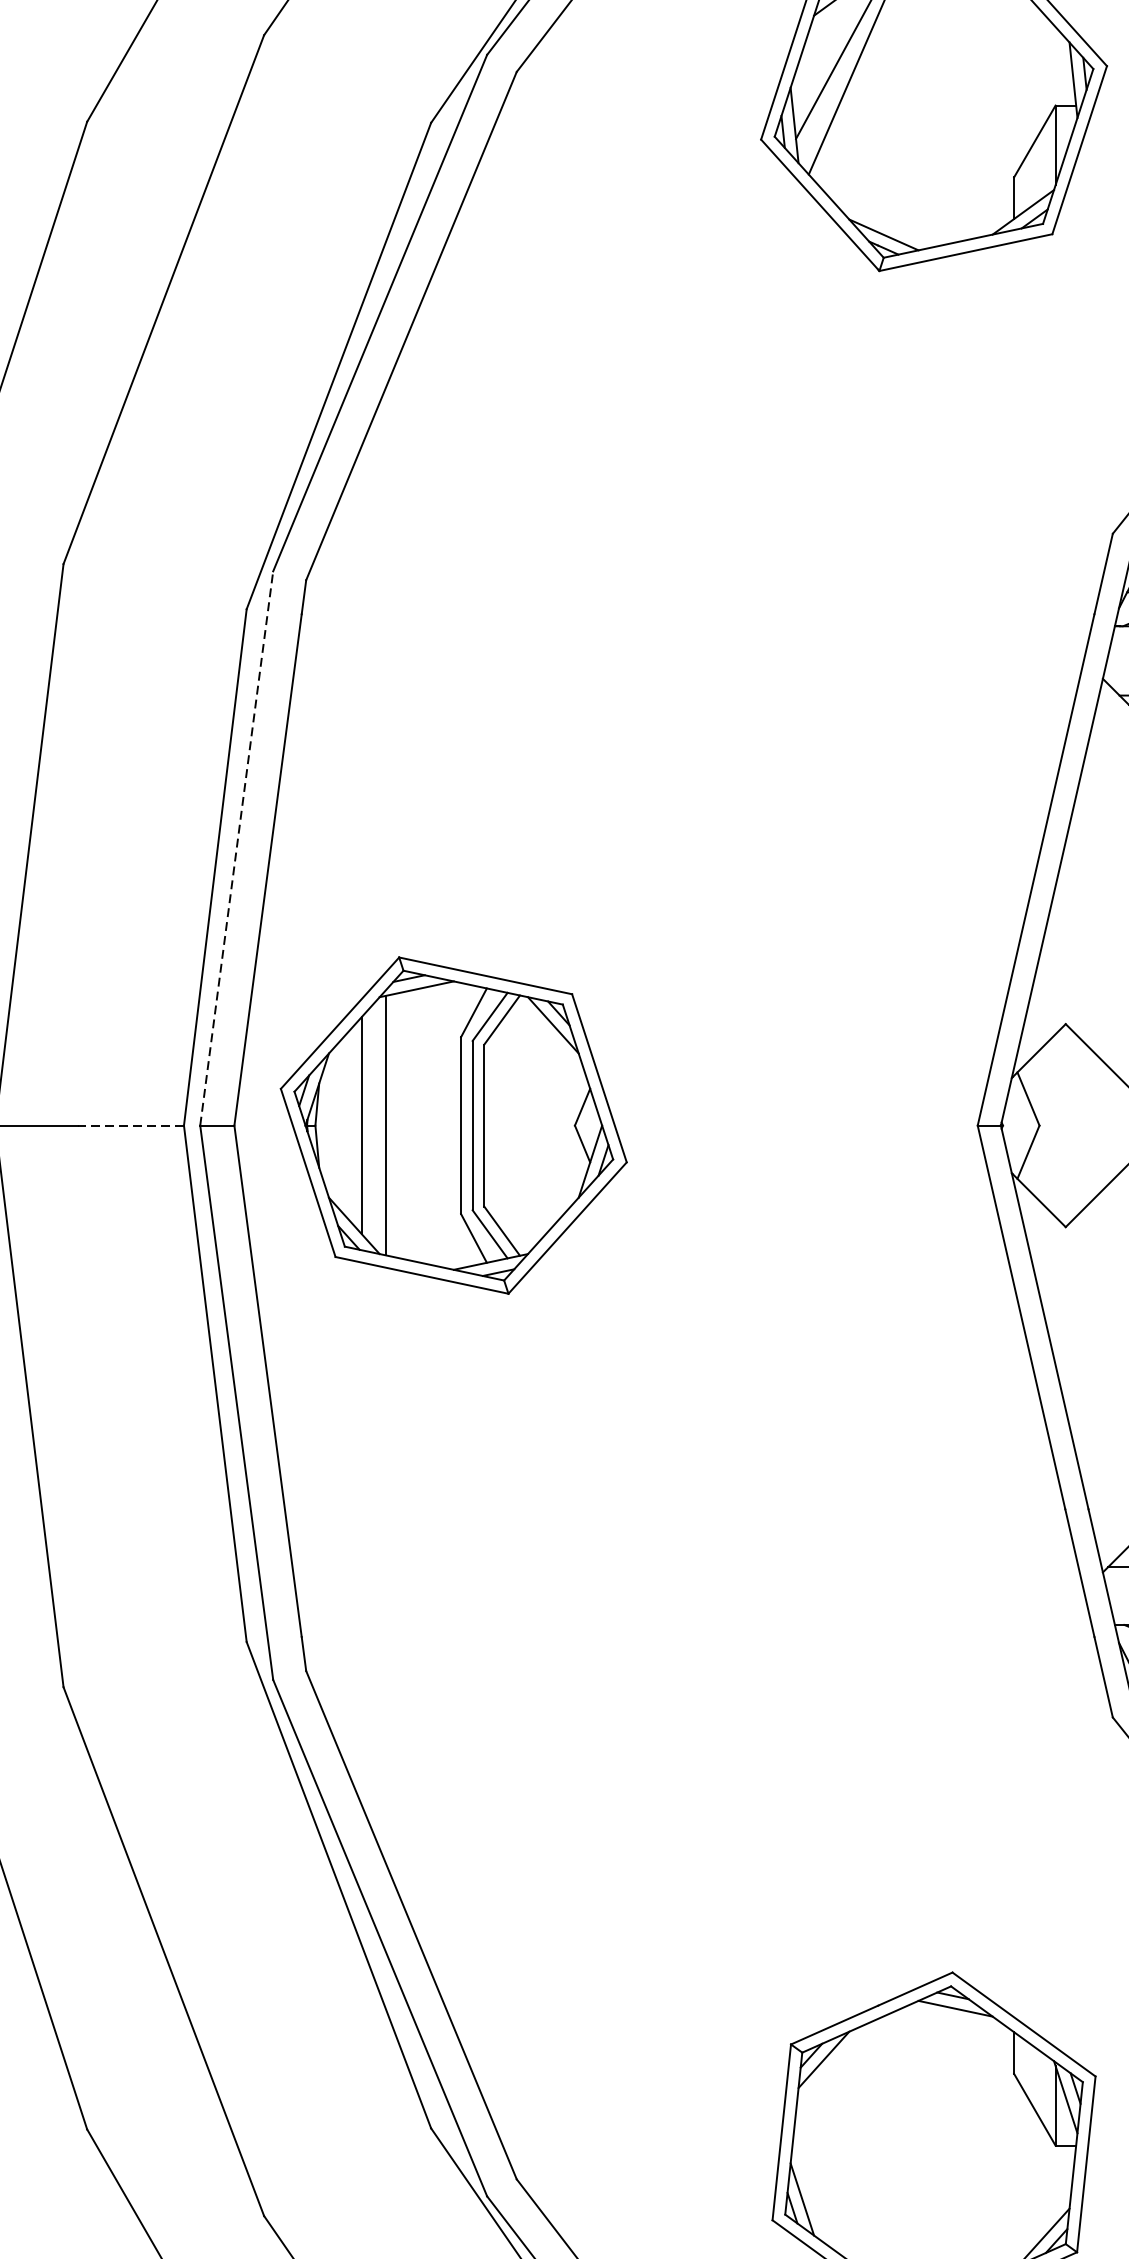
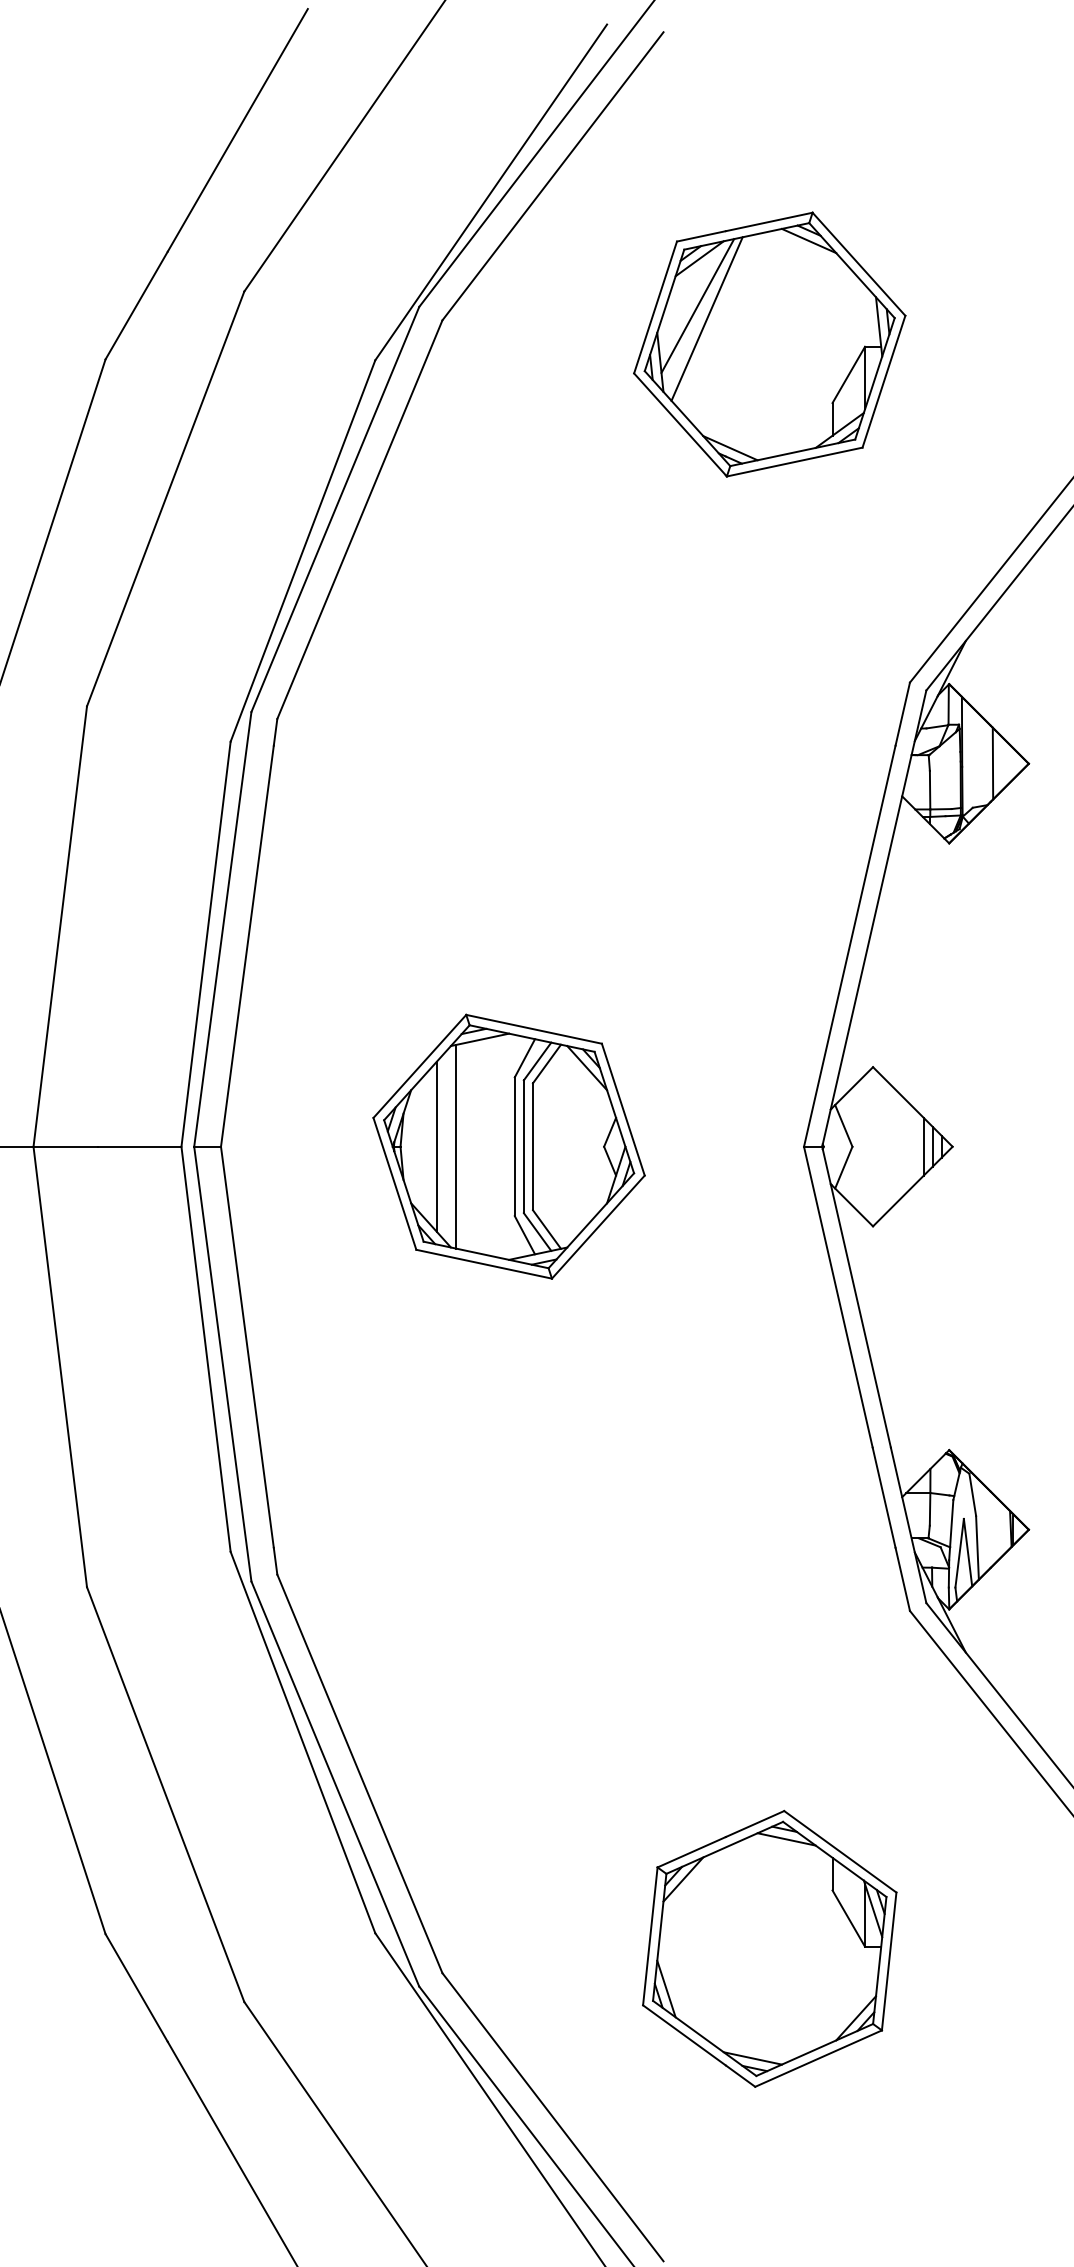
line: (236, 847) -> (222, 928), dashed -> solid
line: (130, 1125) -> (139, 1146), dashed -> solid
part: (453, 1125) -> (508, 1146), moved

